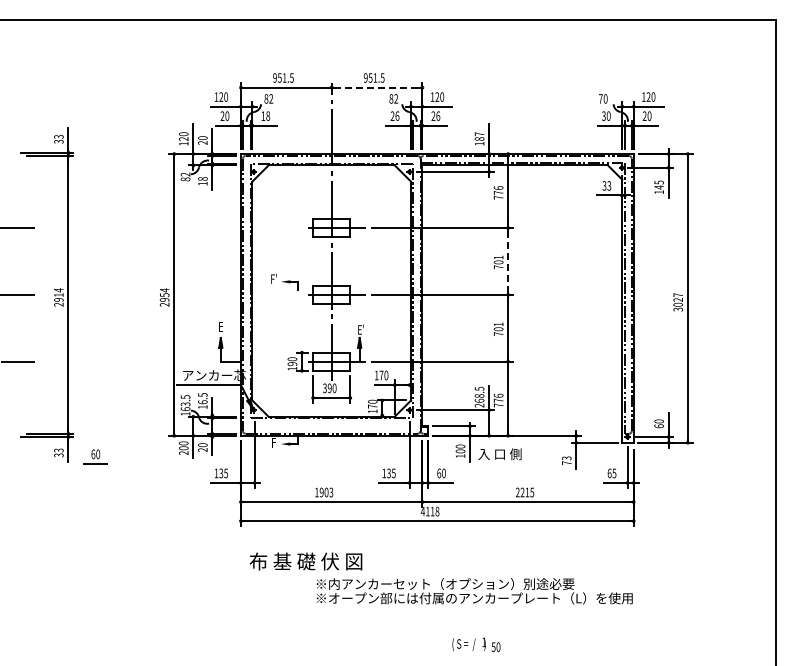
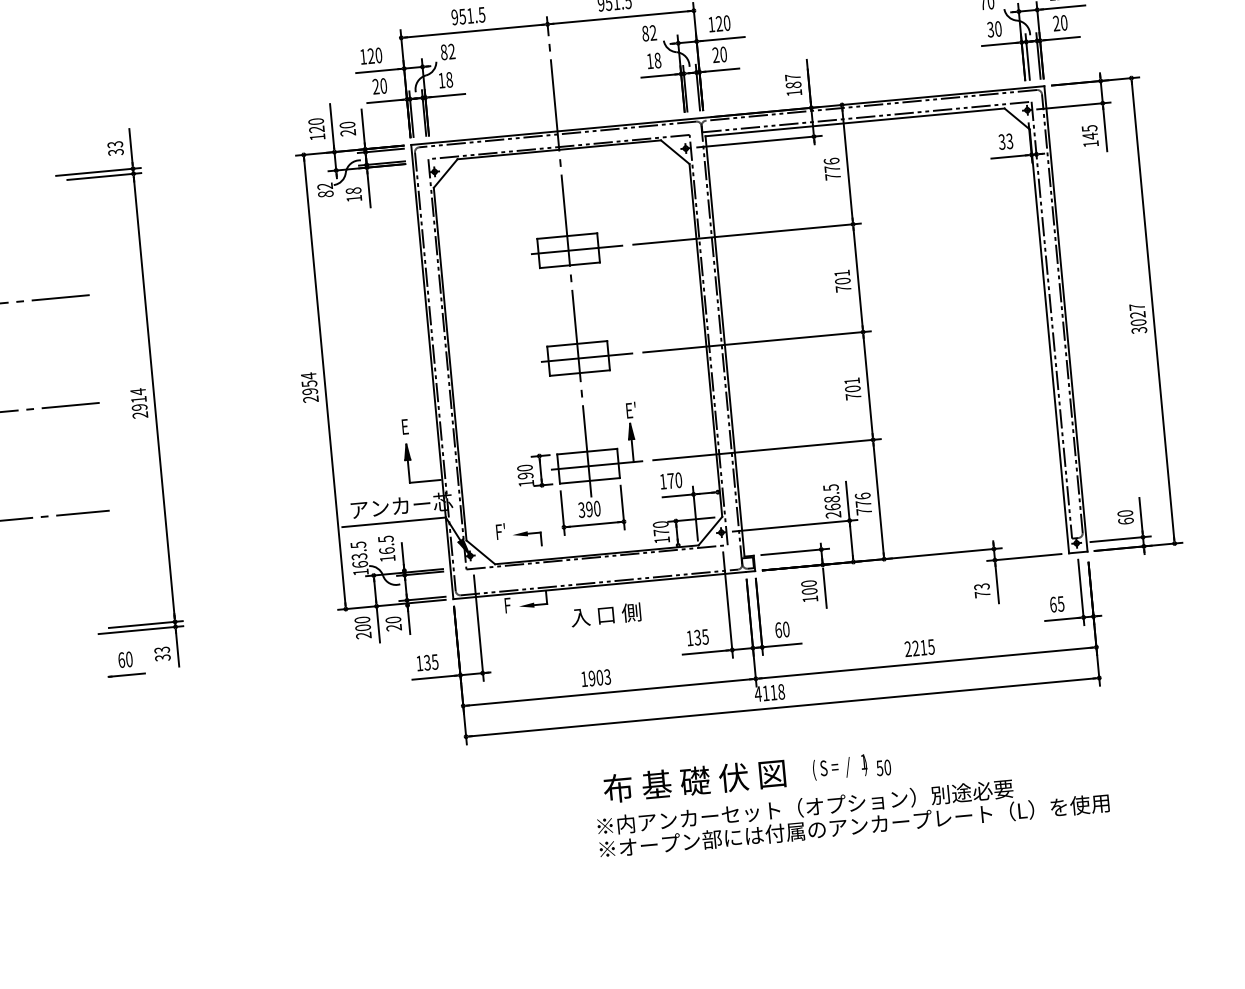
line: (377, 87) -> (621, 17), dashed -> solid
text: (394, 115) -> (653, 59), 26 -> 18
text: (438, 115) -> (723, 53), 26 -> 20
line: (508, 260) -> (858, 276), dashed -> solid
part: (284, 282) -> (518, 535), moved
text: (499, 454) -> (605, 615), moved
part: (95, 456) -> (125, 663), moved
text: (305, 561) -> (693, 781), moved
text: (476, 644) -> (851, 766), moved

